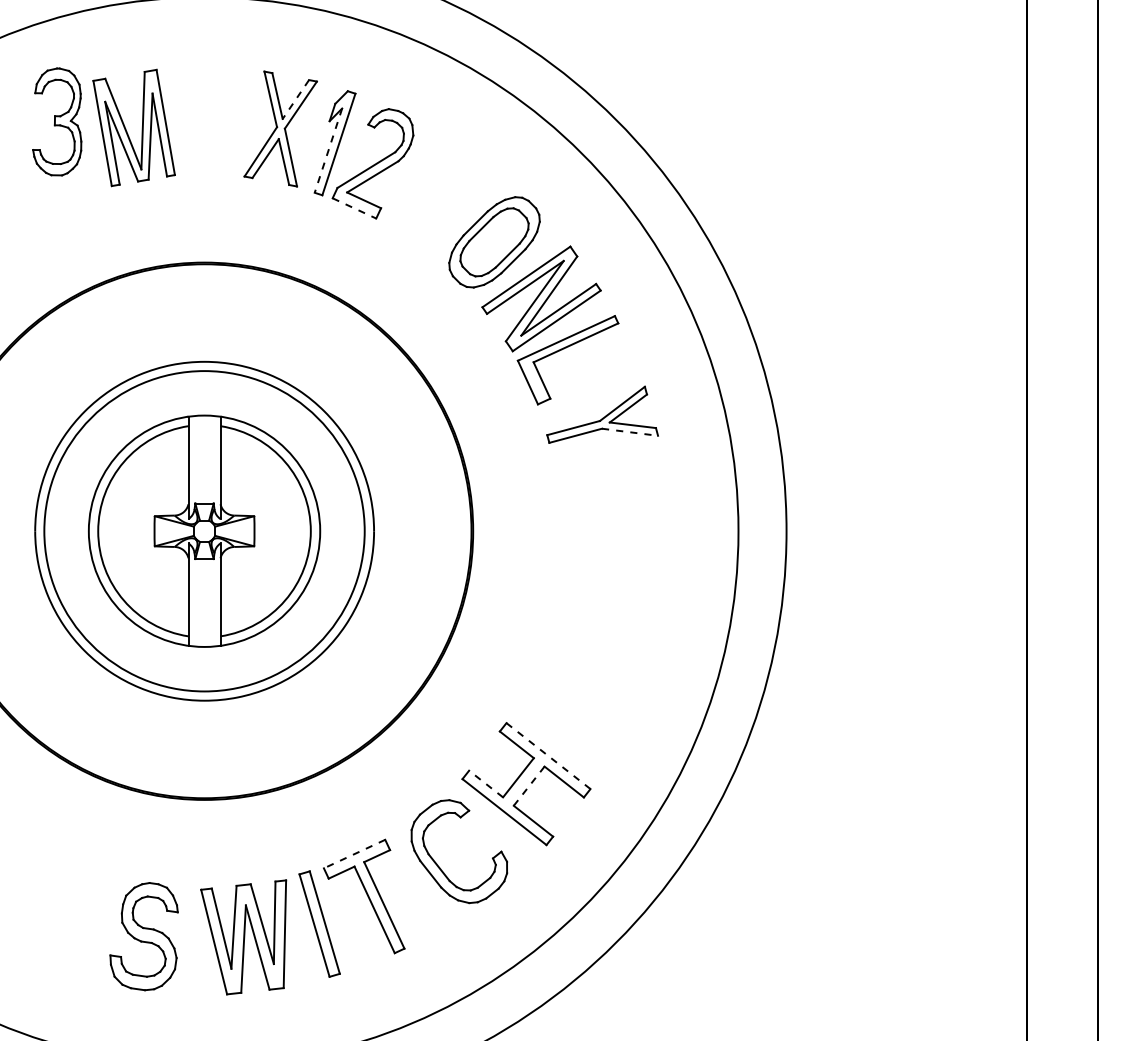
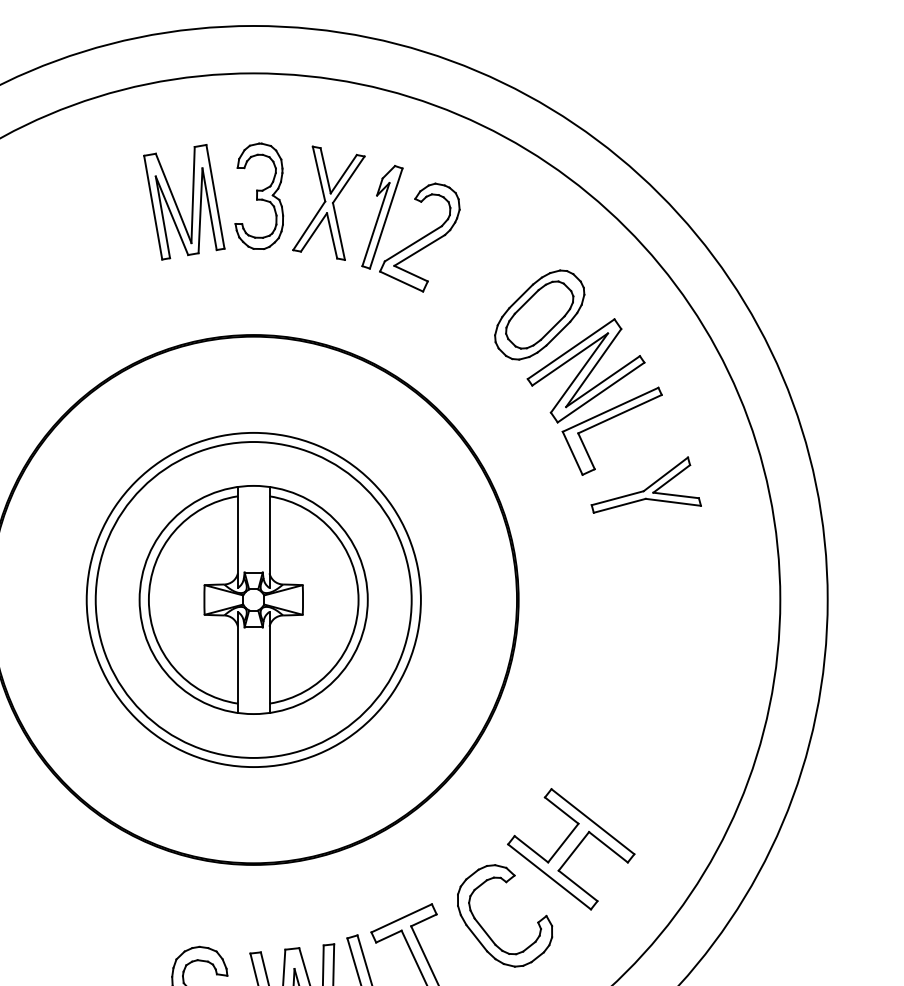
line: (295, 99) -> (343, 174), dashed -> solid
part: (57, 121) -> (259, 195), moved
line: (328, 151) -> (375, 225), dashed -> solid
line: (354, 208) -> (401, 281), dashed -> solid
line: (630, 432) -> (673, 502), dashed -> solid
line: (548, 755) -> (592, 821), dashed -> solid
line: (486, 784) -> (531, 849), dashed -> solid
line: (529, 786) -> (574, 851), dashed -> solid
line: (354, 854) -> (401, 918), dashed -> solid

